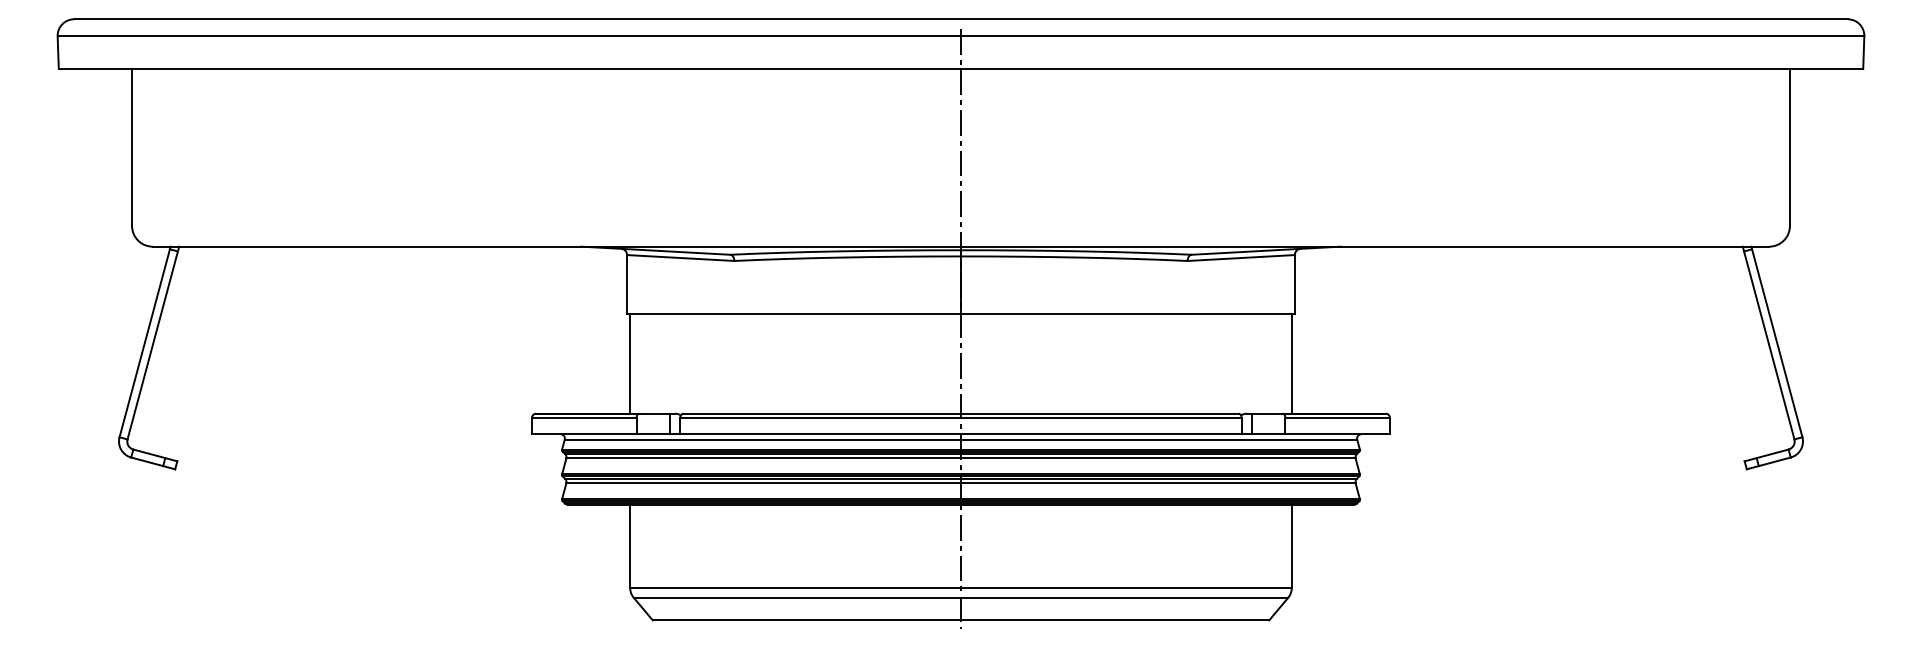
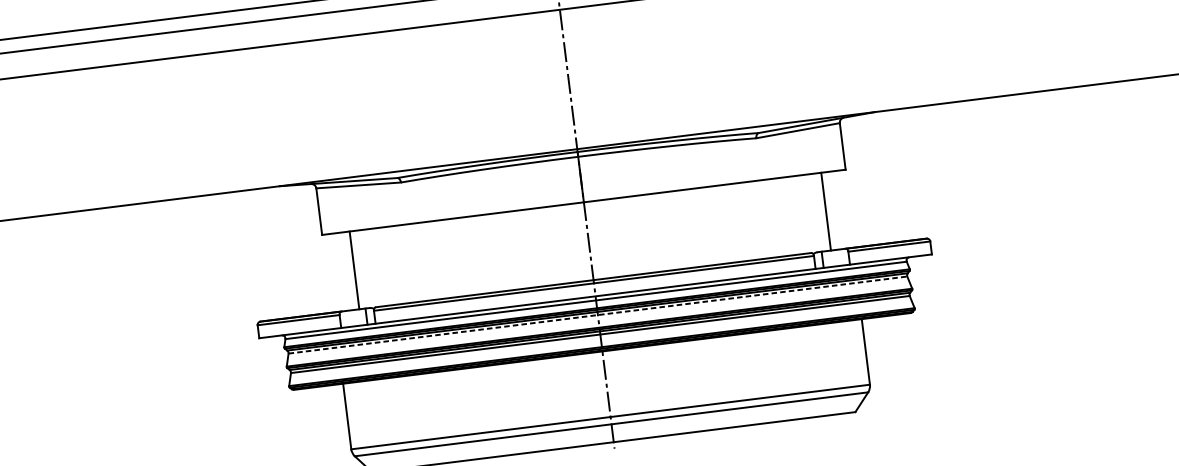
line: (630, 363) -> (354, 269), moved
line: (1291, 363) -> (825, 211), moved
line: (960, 458) -> (597, 315), solid -> dashed

